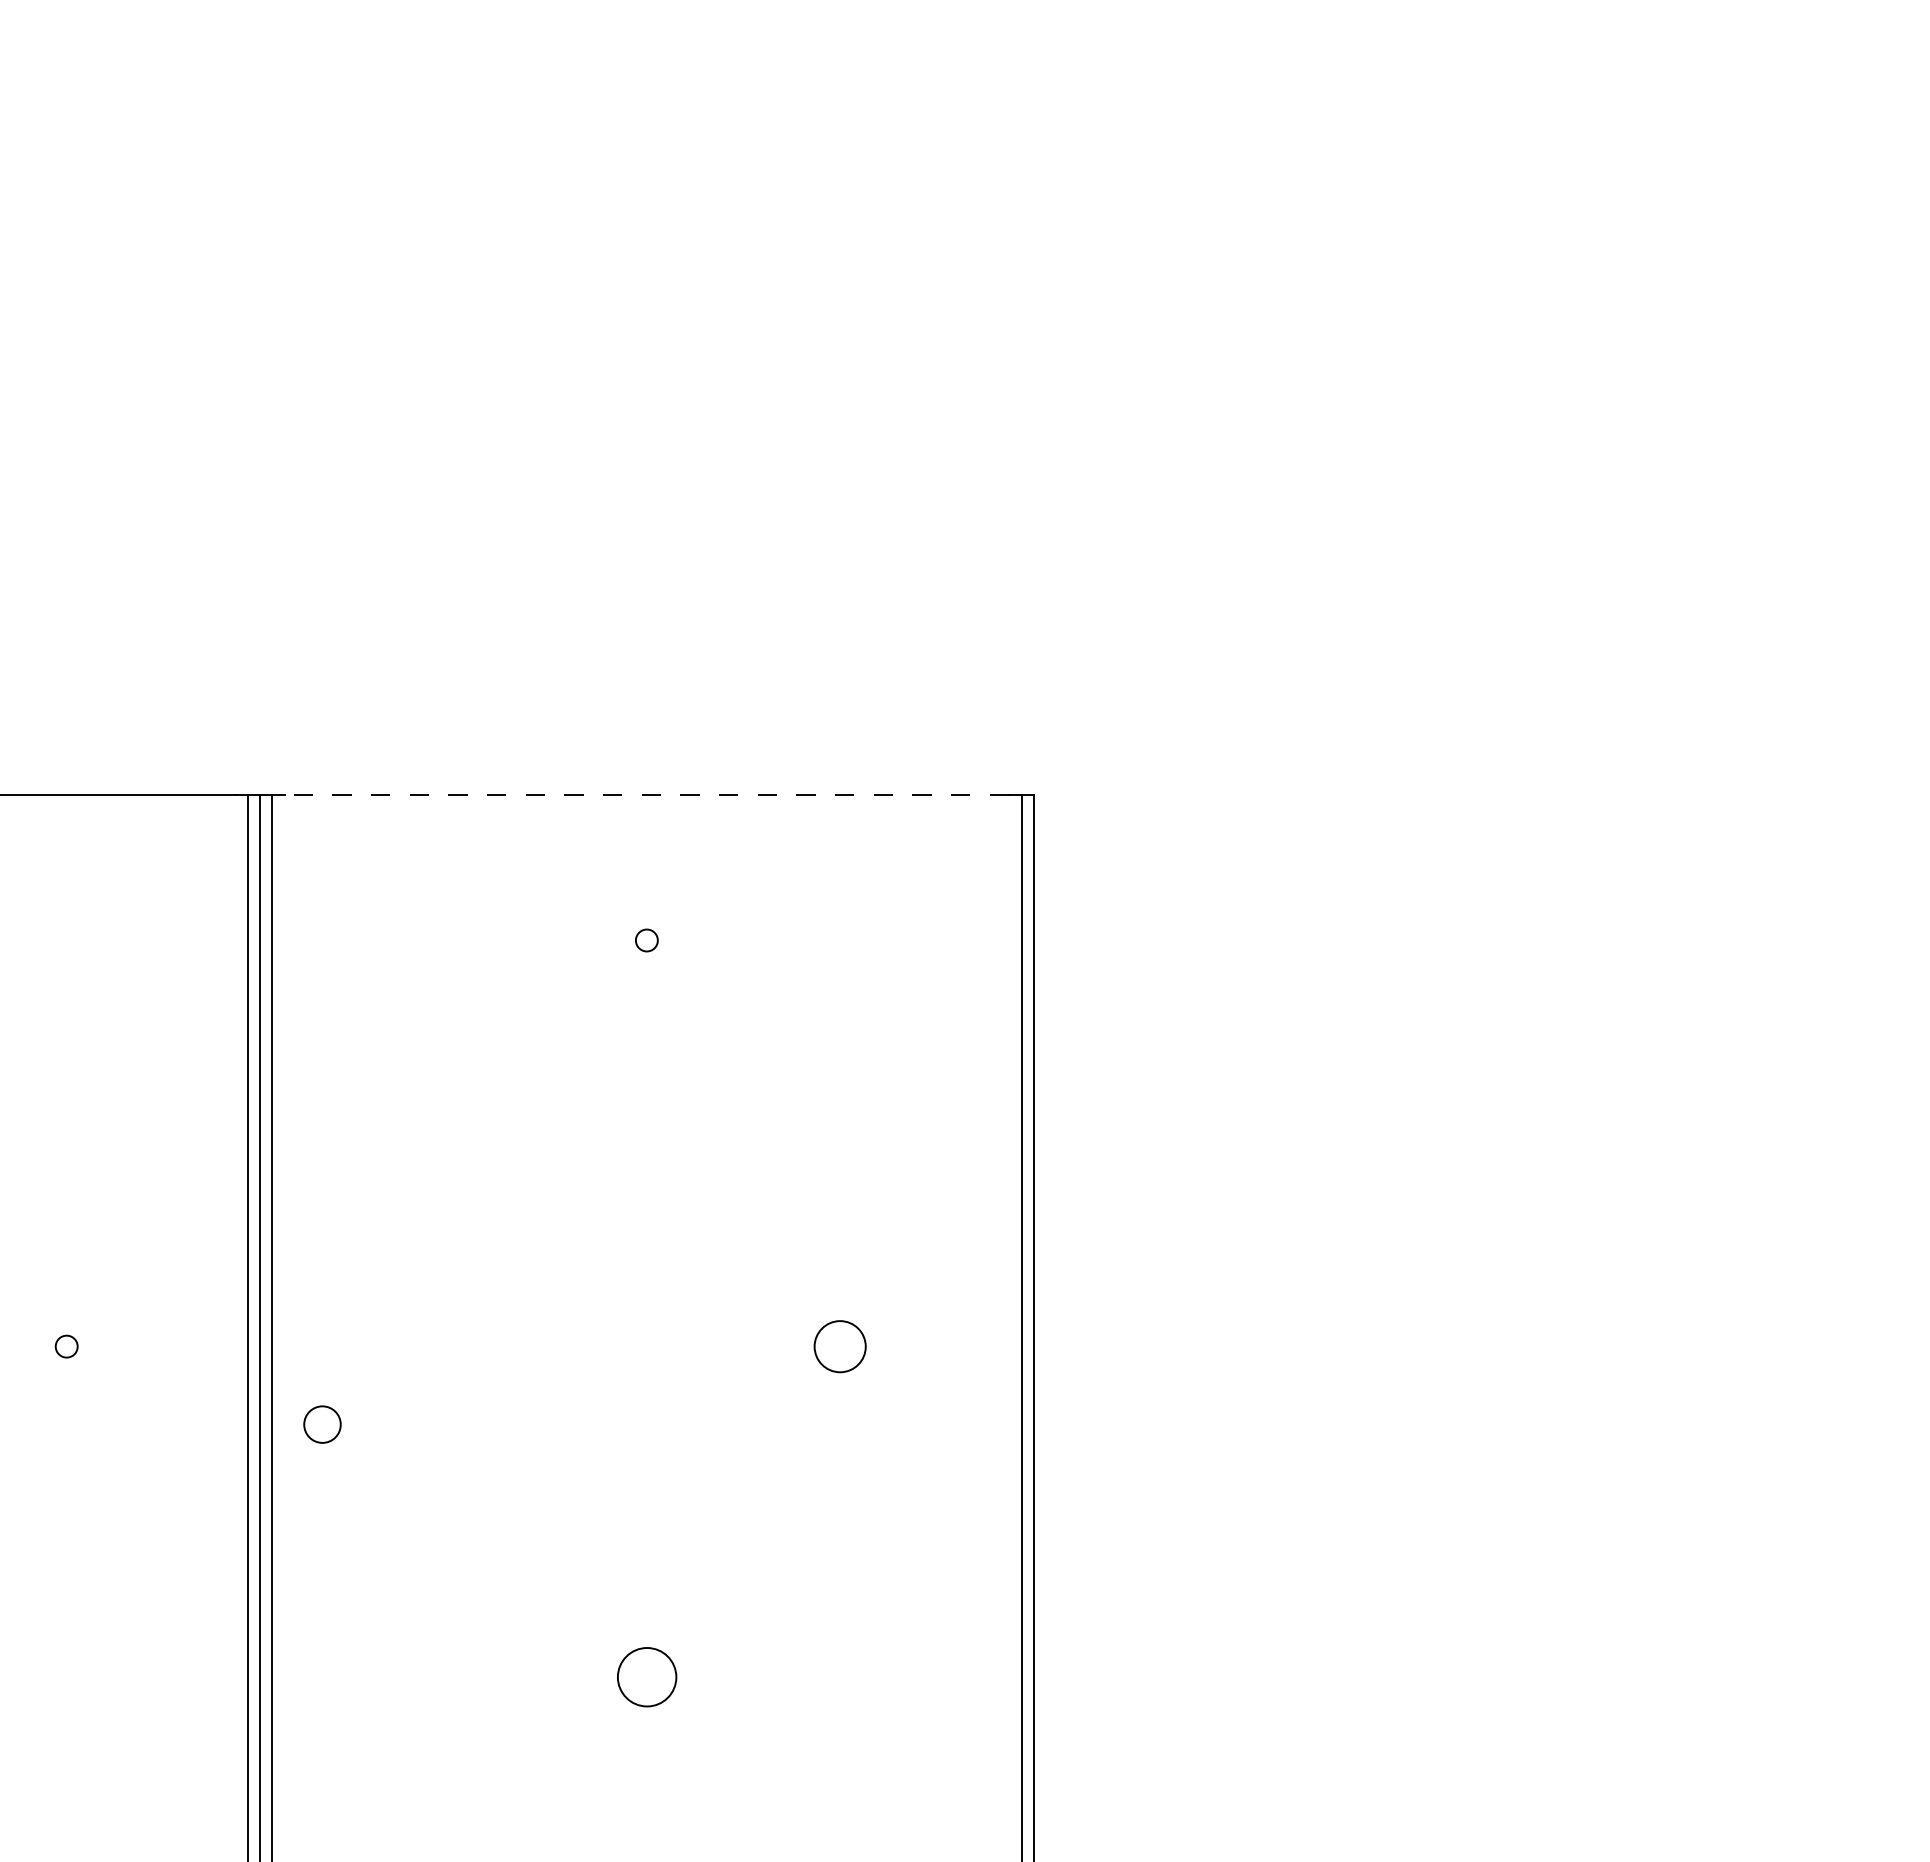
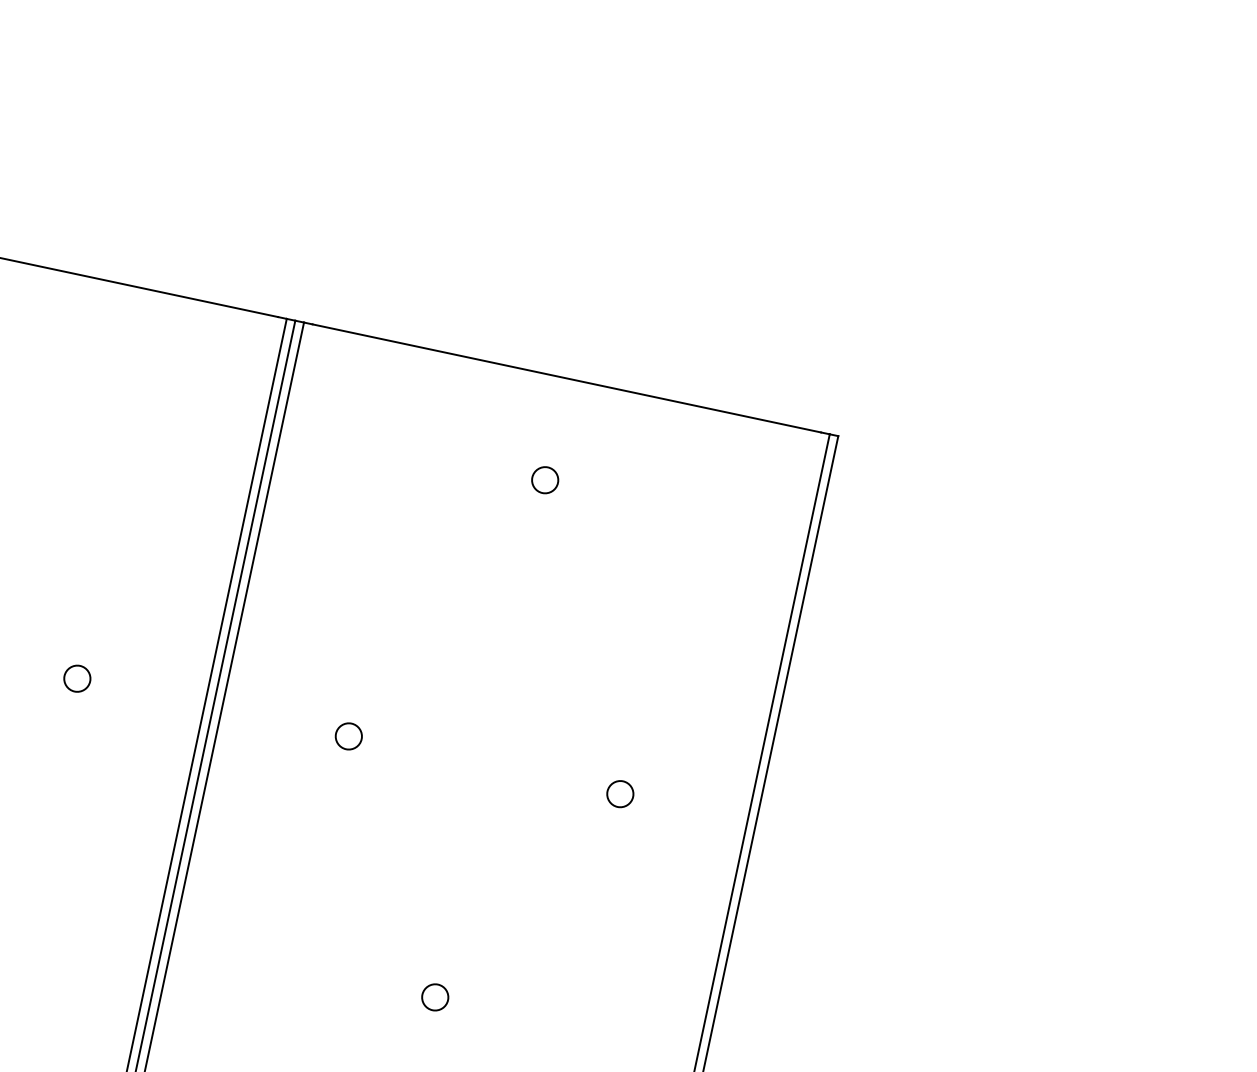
line: (646, 795) -> (566, 378), dashed -> solid
circle: (646, 940) -> (544, 480), size x1.67
circle: (66, 1346) -> (77, 678), size x1.67
circle: (840, 1346) -> (620, 794), size x0.71
circle: (322, 1424) -> (348, 736), moved
circle: (646, 1677) -> (434, 997), size x0.62

